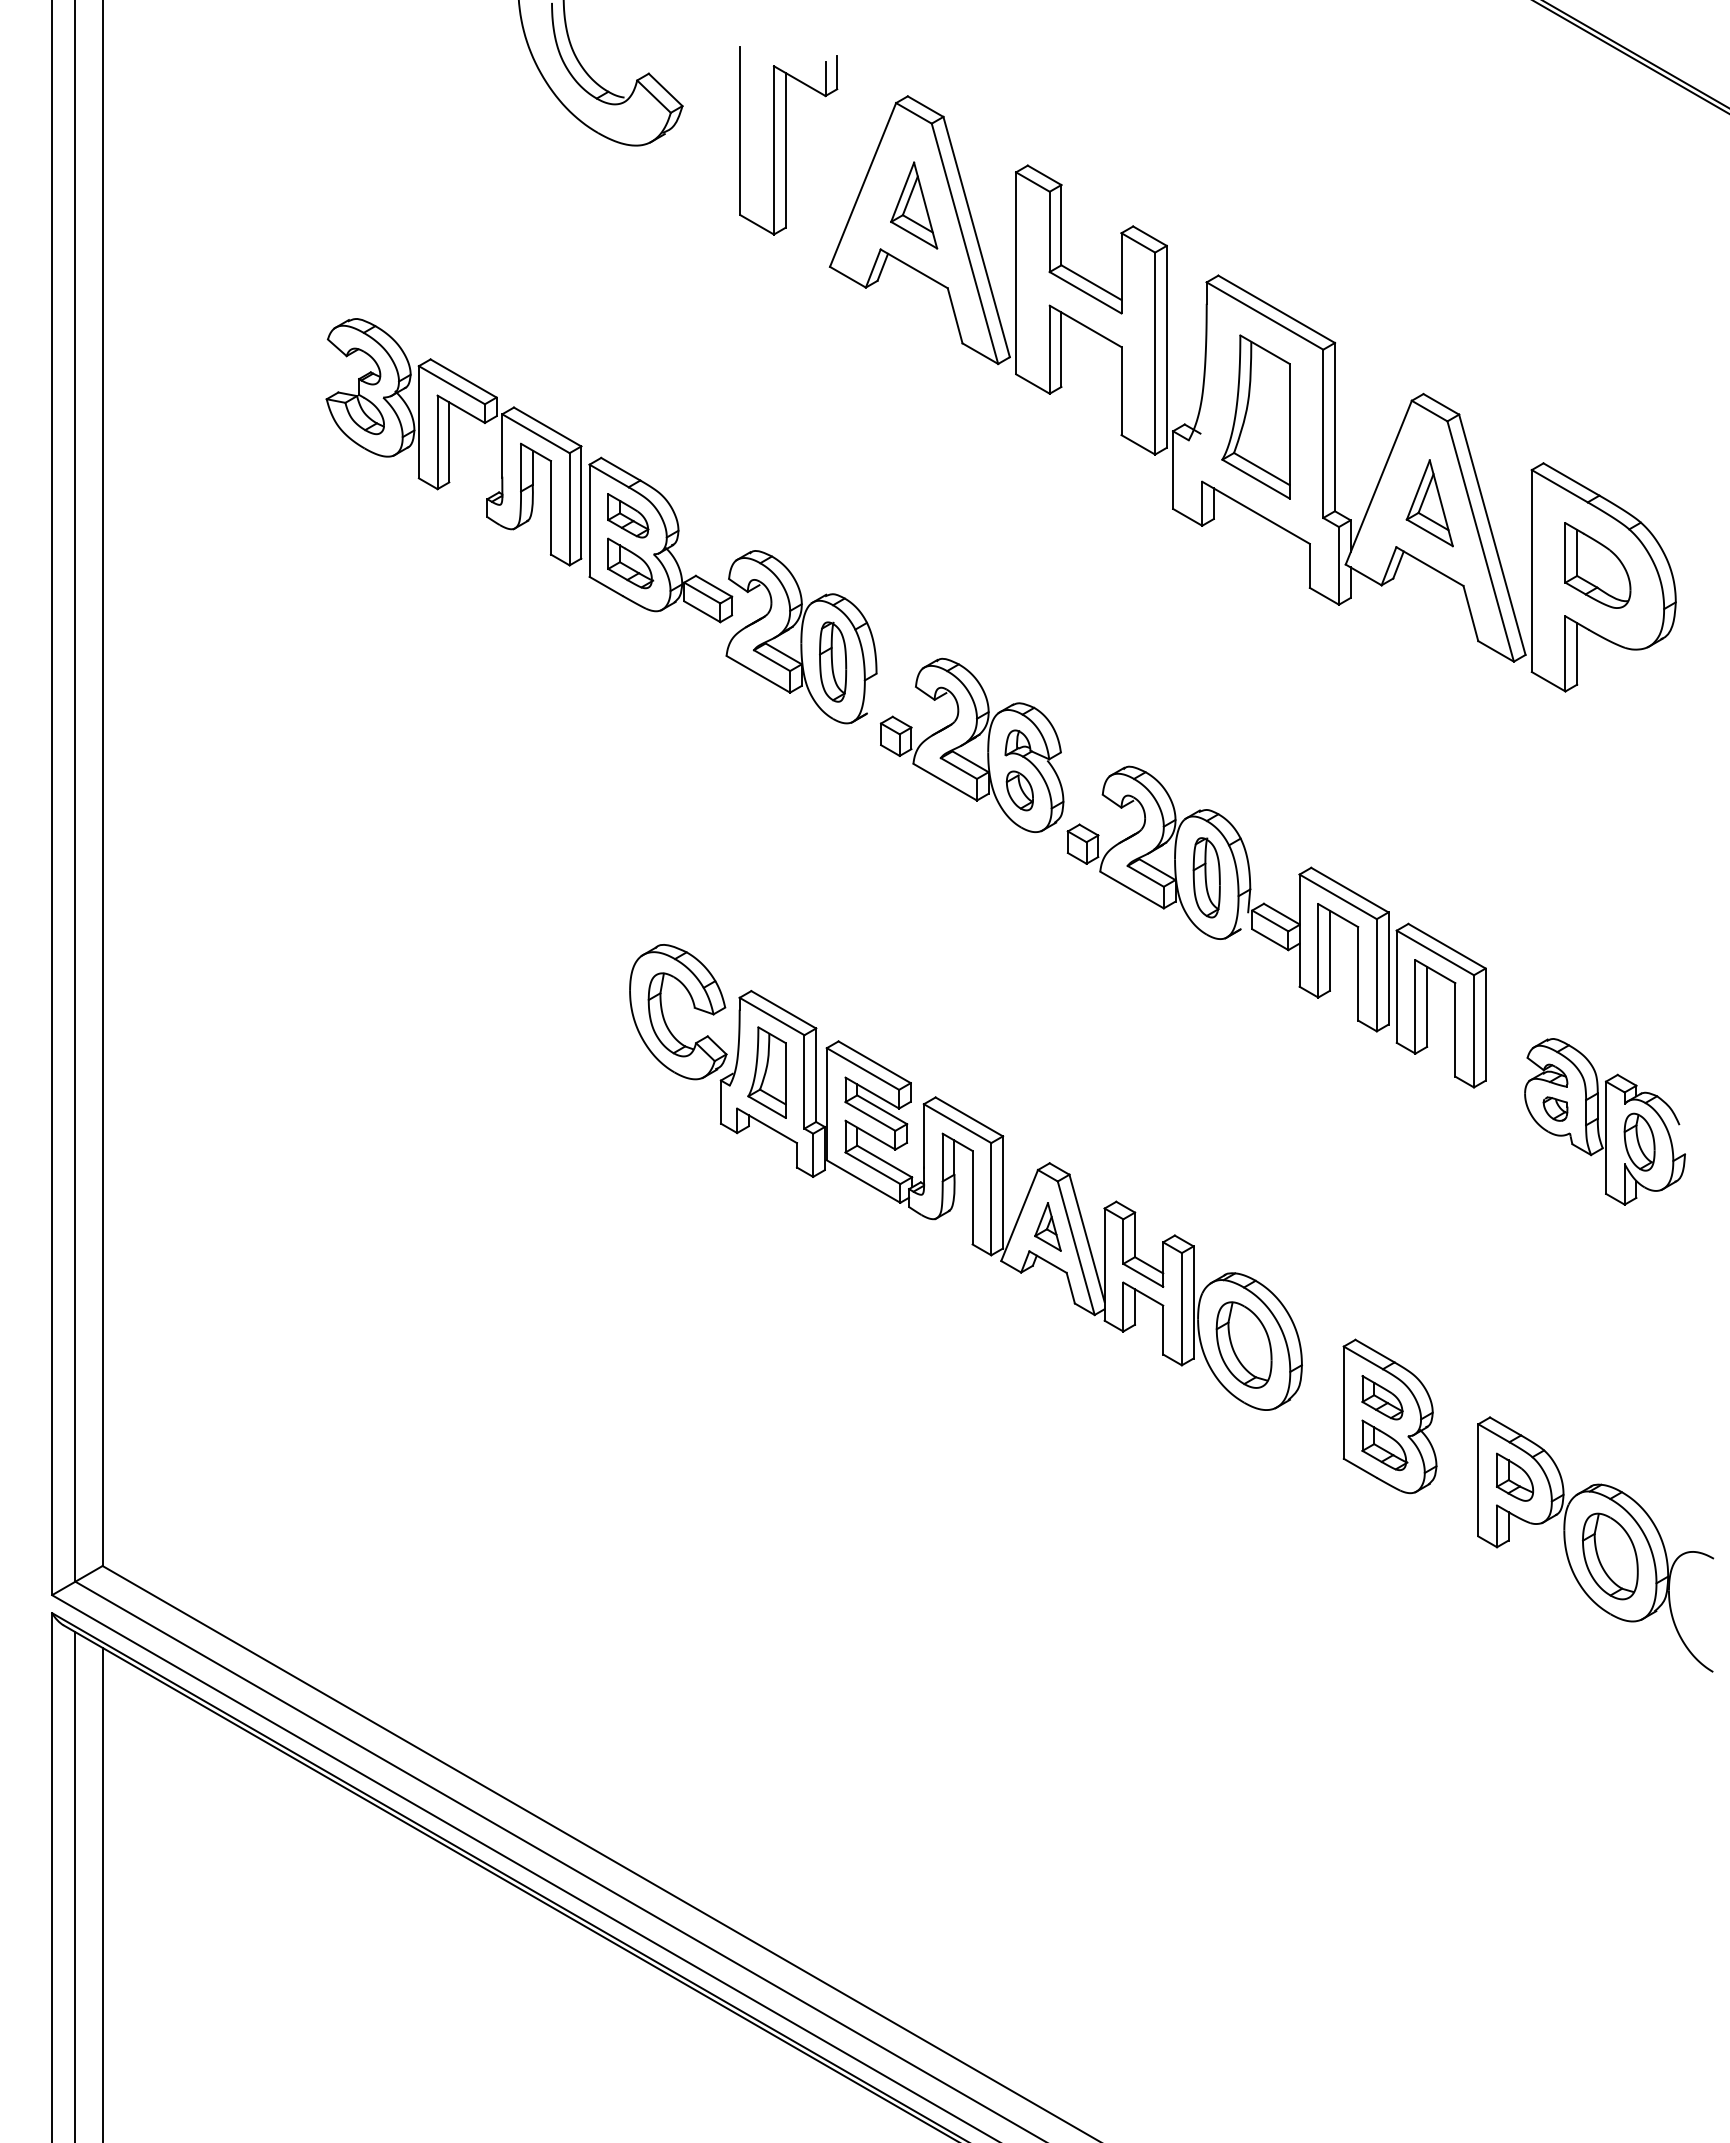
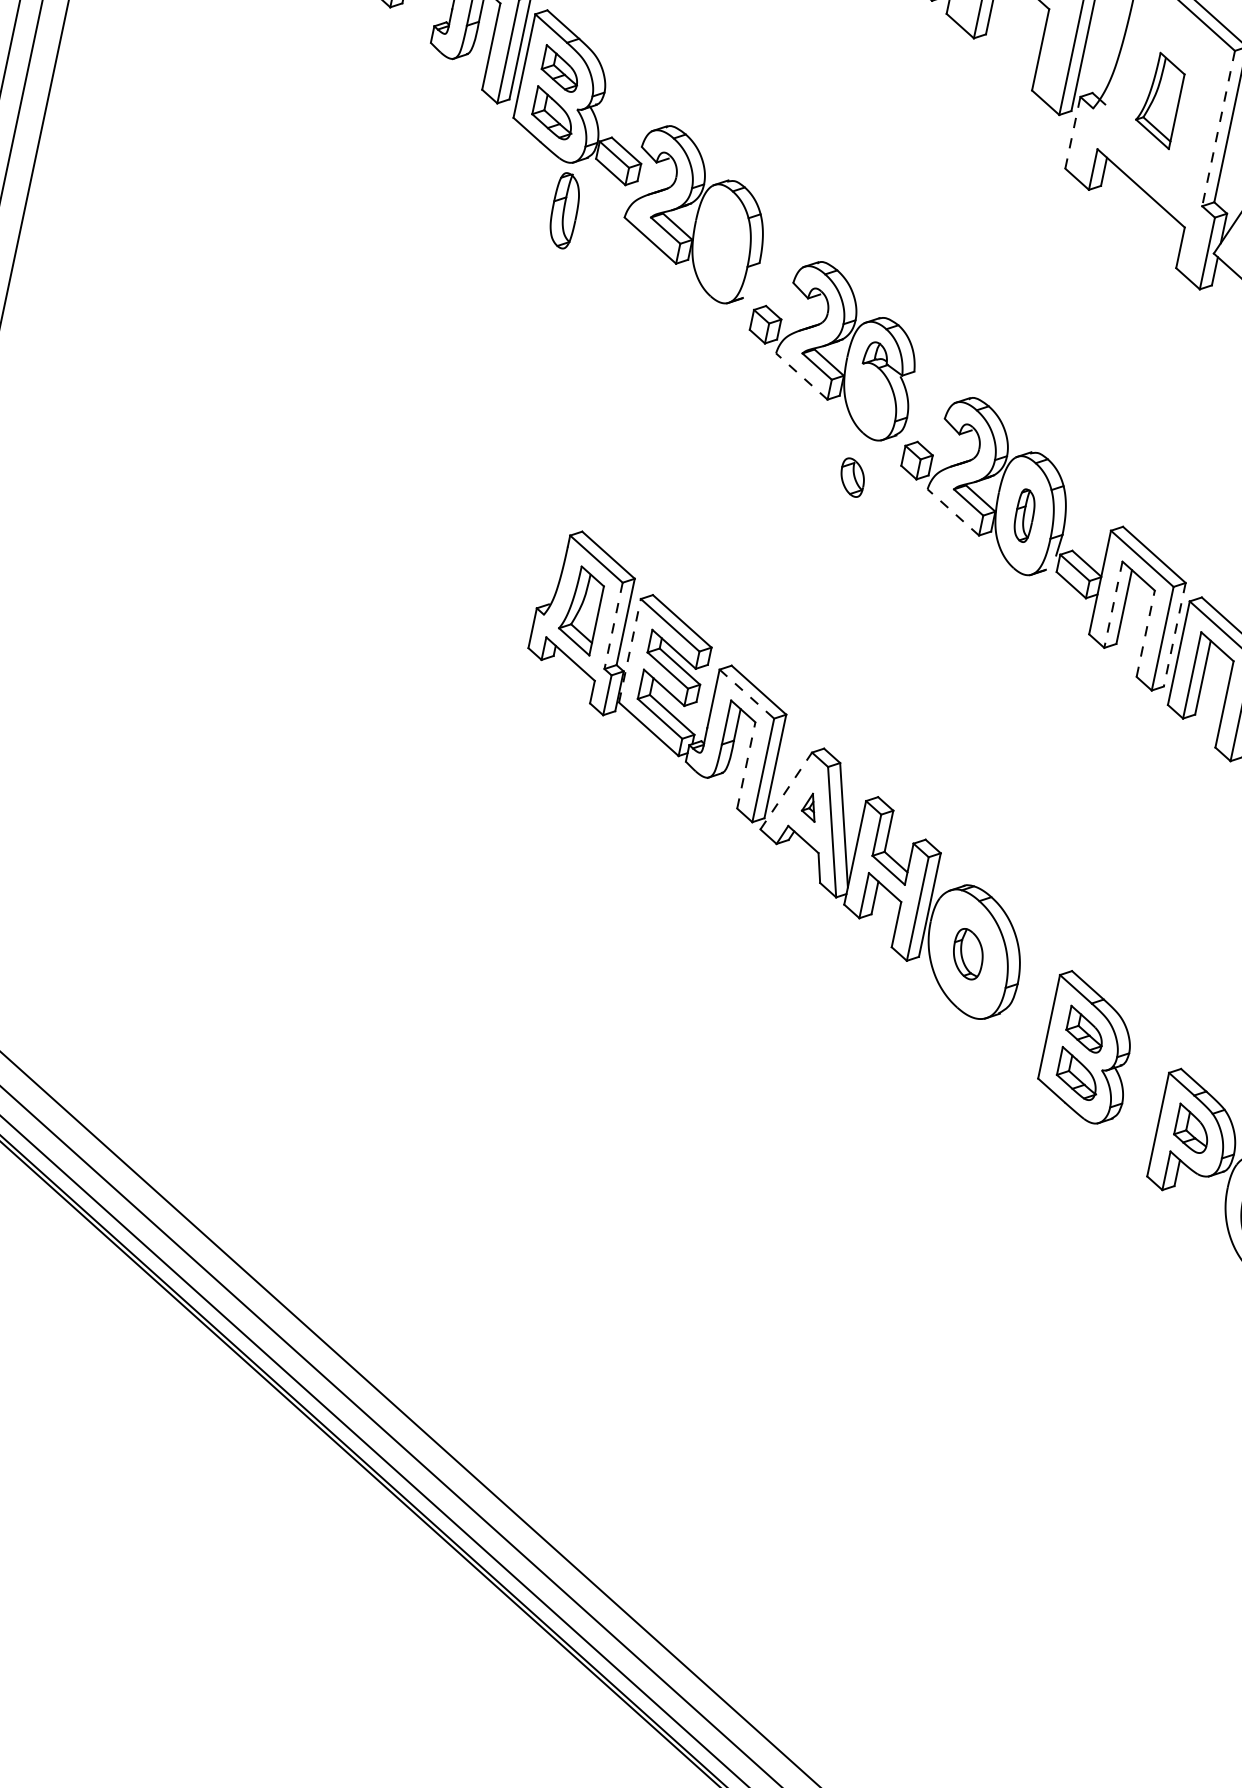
part: (1255, 416) -> (1159, 99), size x0.6
line: (1323, 434) -> (1218, 129), solid -> dashed
line: (1173, 470) -> (1073, 133), solid -> dashed
part: (833, 661) -> (565, 210), moved
line: (945, 782) -> (802, 376), solid -> dashed
part: (1019, 790) -> (852, 477), moved
part: (1206, 877) -> (1024, 515), size x0.7
line: (1132, 890) -> (953, 512), solid -> dashed
line: (1318, 950) -> (1113, 604), solid -> dashed
line: (1388, 969) -> (1174, 635), solid -> dashed
line: (1358, 973) -> (1146, 633), solid -> dashed
part: (664, 1016) -> (497, 538), removed
line: (804, 1081) -> (613, 625), solid -> dashed
line: (826, 1103) -> (629, 650), solid -> dashed
line: (957, 1123) -> (746, 693), solid -> dashed
line: (972, 1197) -> (746, 765), solid -> dashed
line: (1019, 1215) -> (786, 790), solid -> dashed
part: (1047, 1226) -> (809, 806), size x0.6
part: (1243, 1344) -> (967, 953), size x0.6

